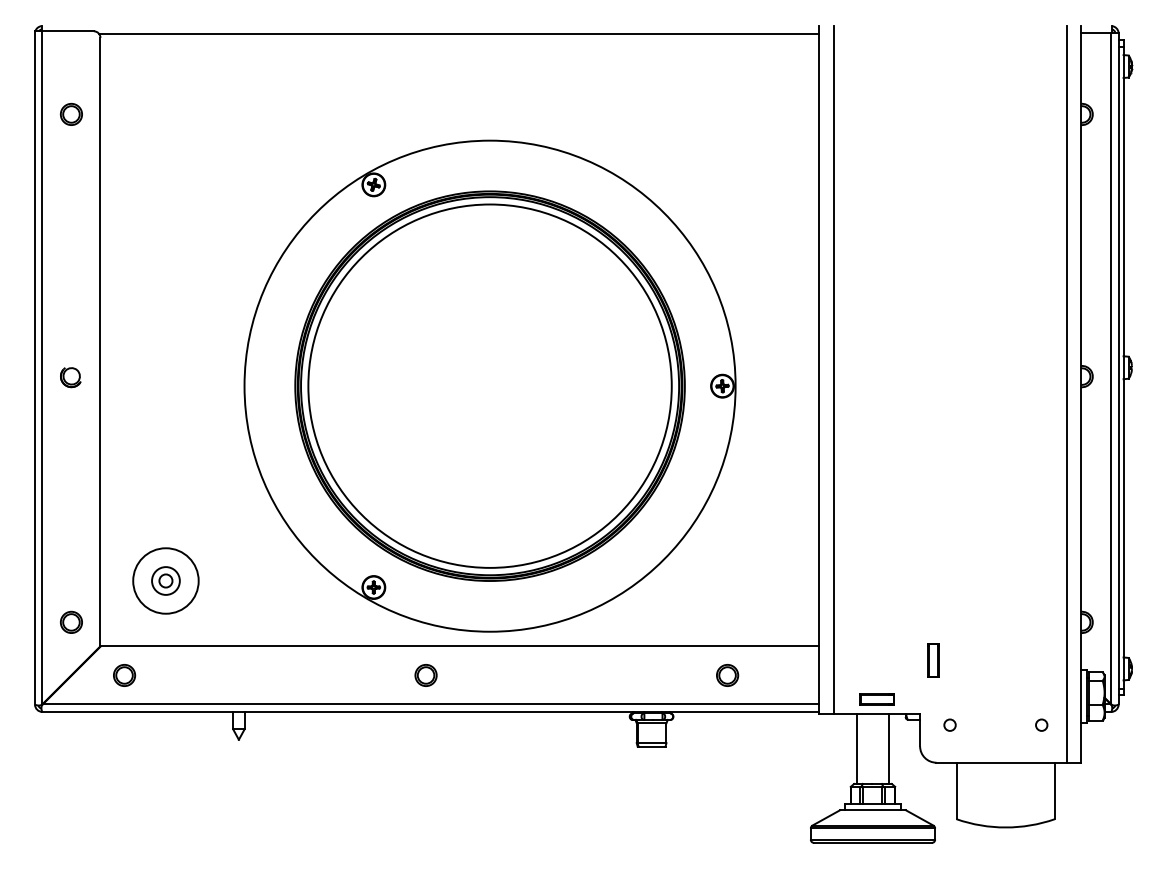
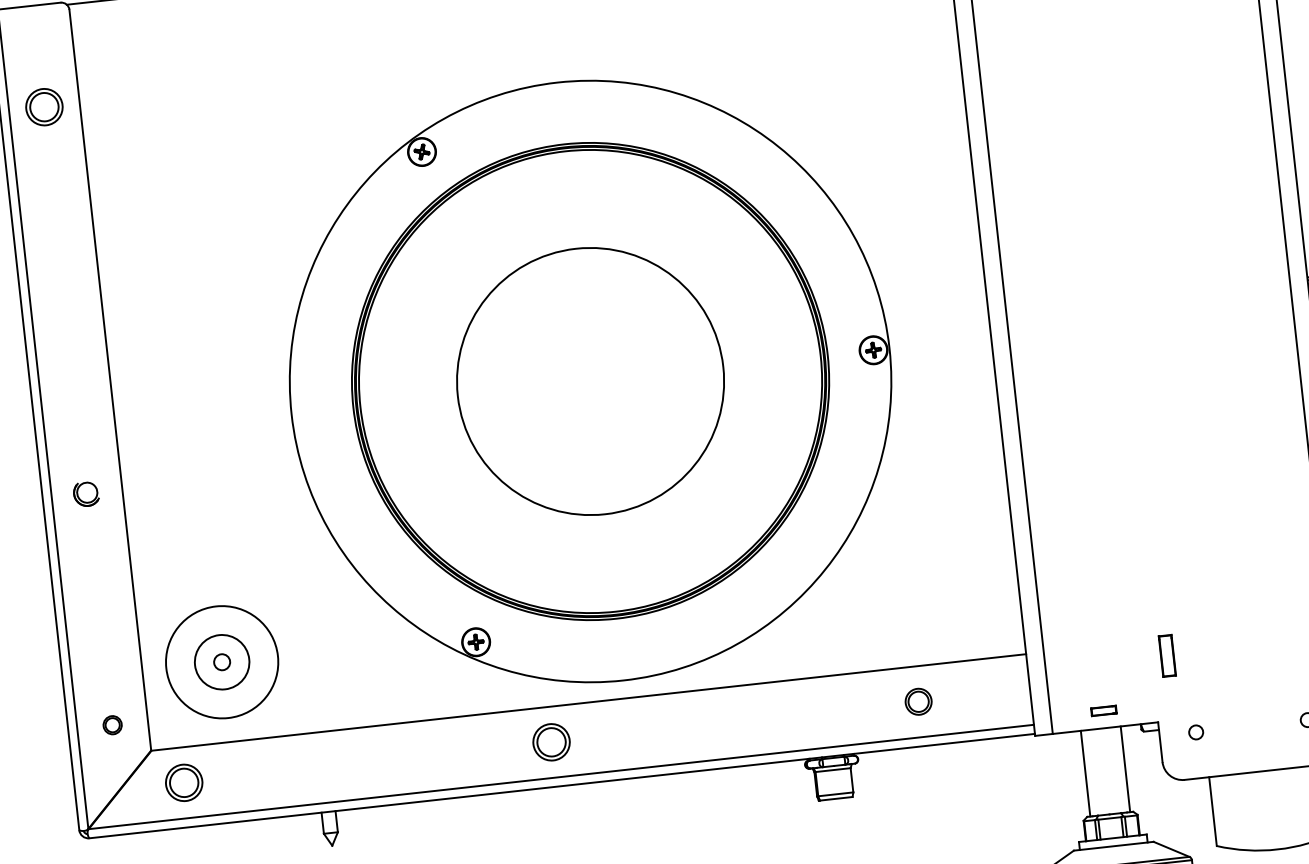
part: (71, 113) -> (44, 105), size x1.4
part: (70, 377) -> (85, 494), moved
circle: (489, 385) -> (589, 380), size x0.6
circle: (165, 580) -> (221, 661), size x1.4
circle: (165, 580) -> (221, 661), size x1.6
part: (71, 621) -> (112, 724), size x0.7
part: (124, 675) -> (184, 782), size x1.4
part: (425, 675) -> (550, 742), size x1.4
part: (876, 699) -> (1103, 711), size x0.6

